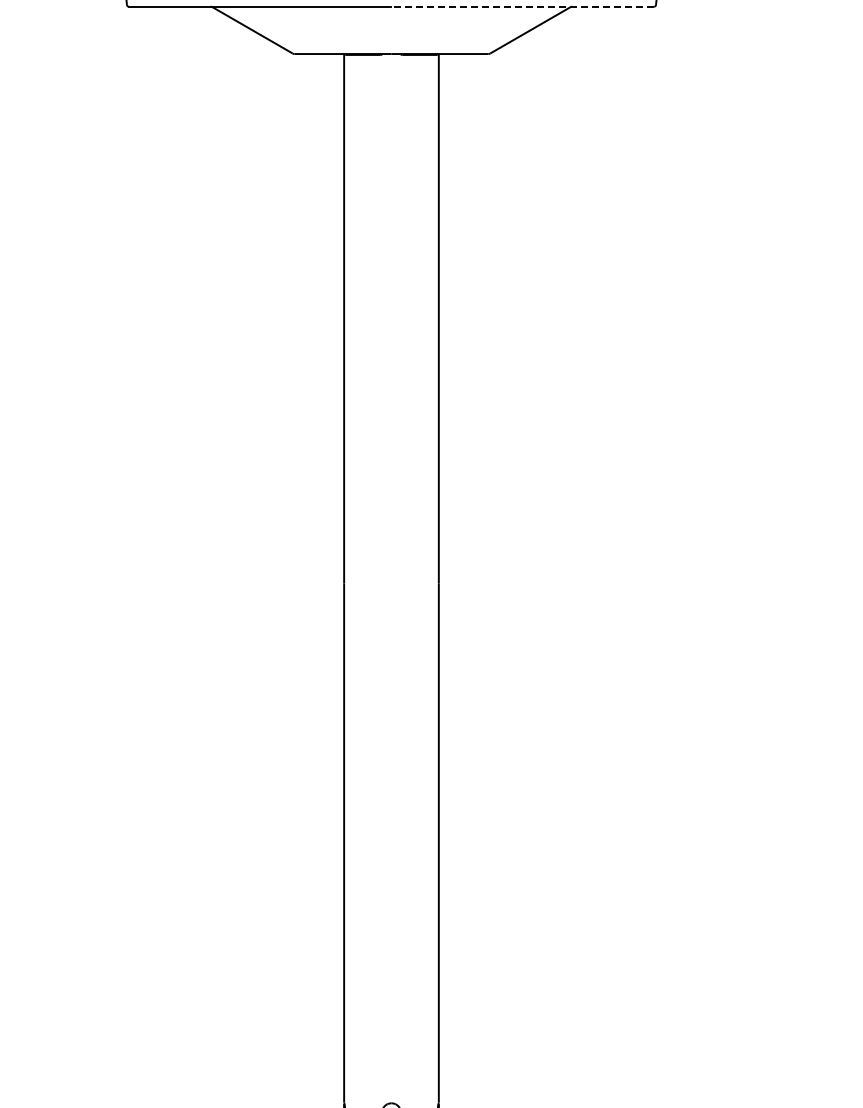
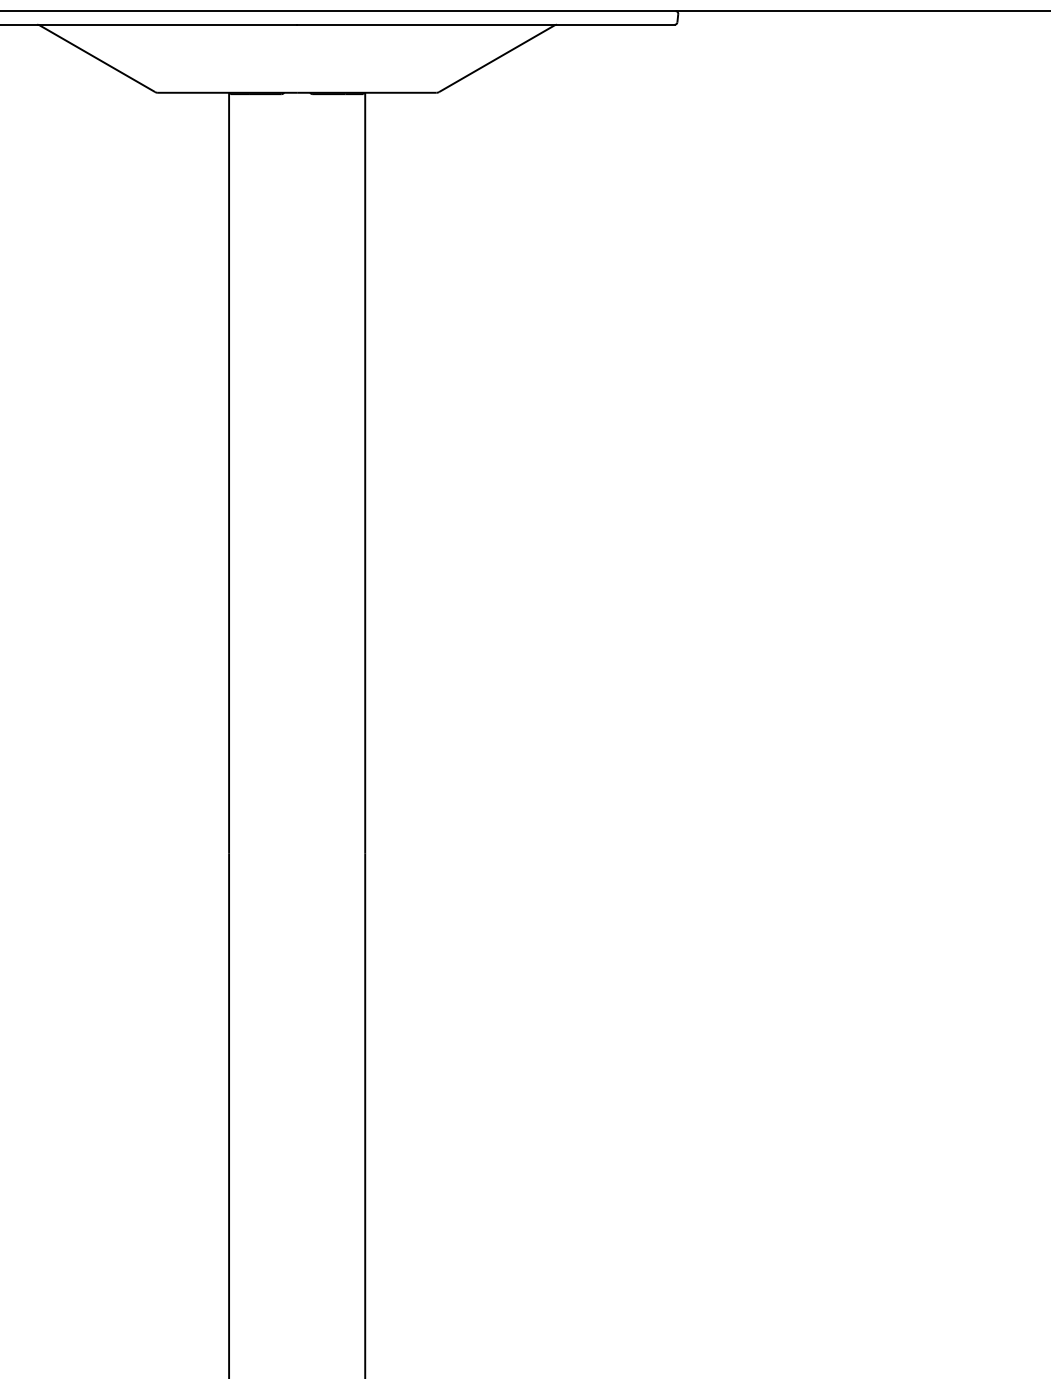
line: (522, 6) -> (485, 24), dashed -> solid

